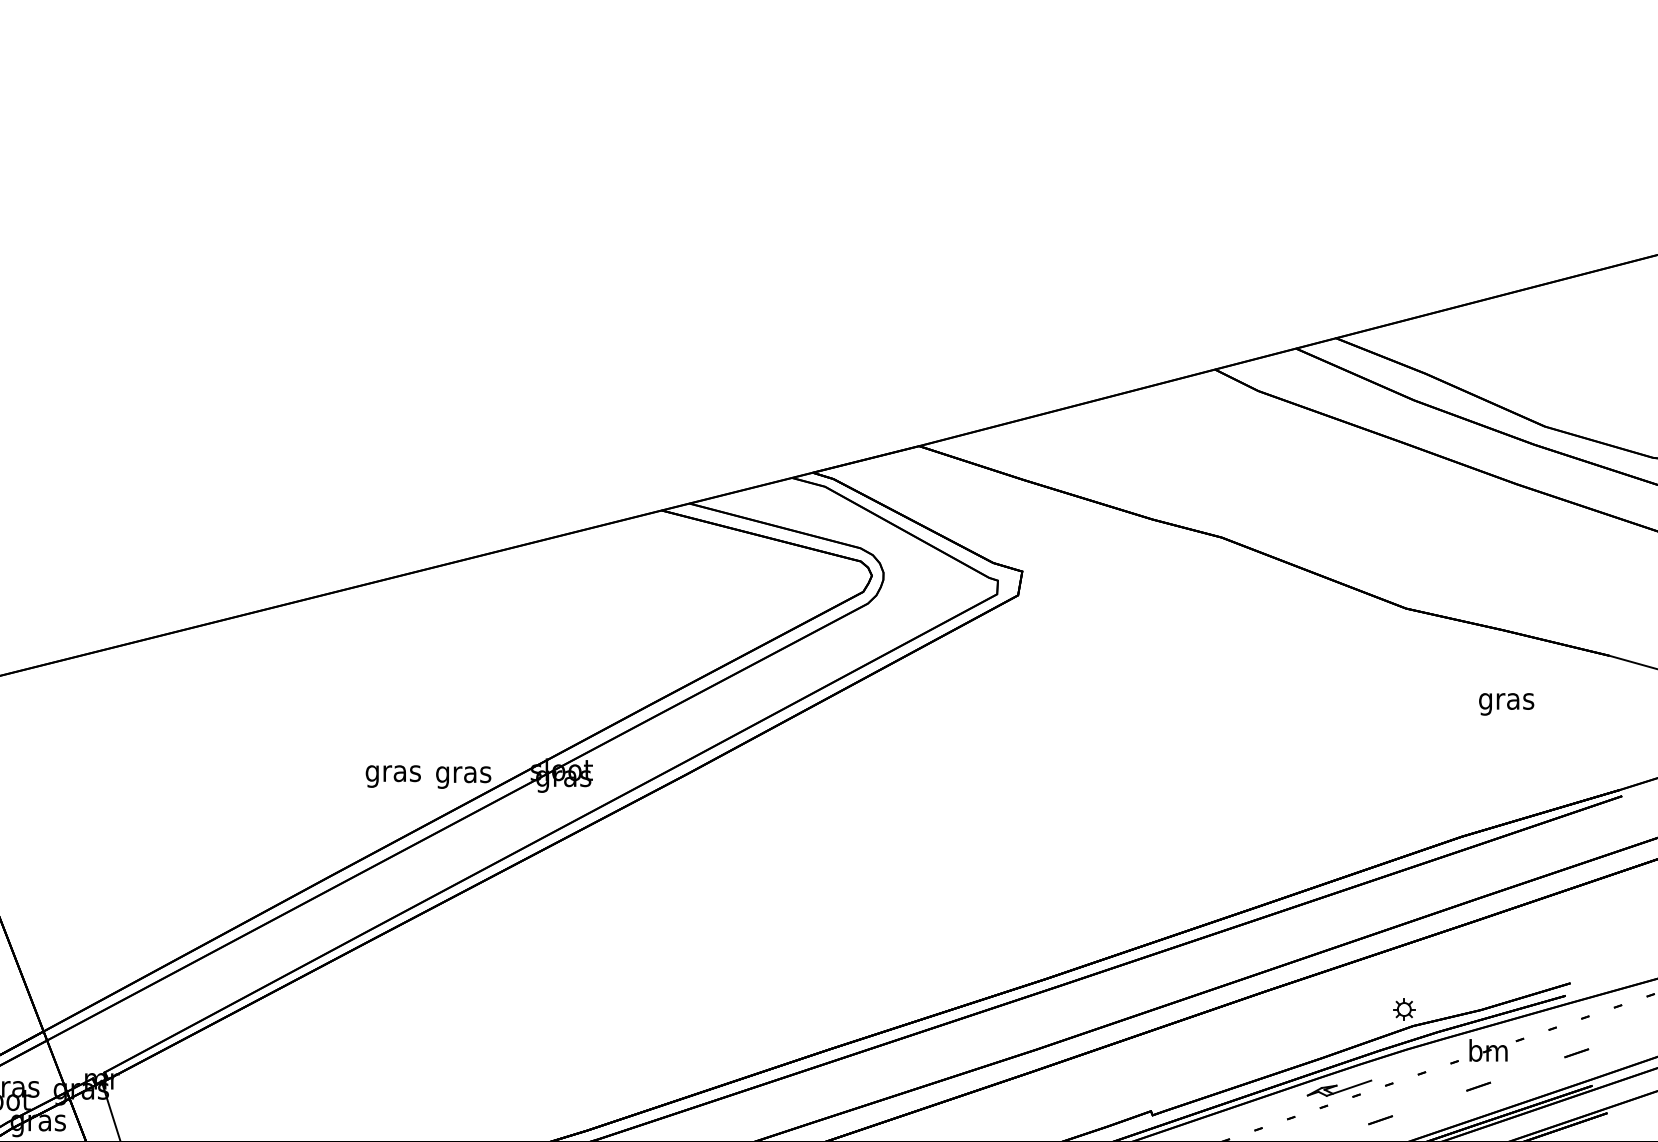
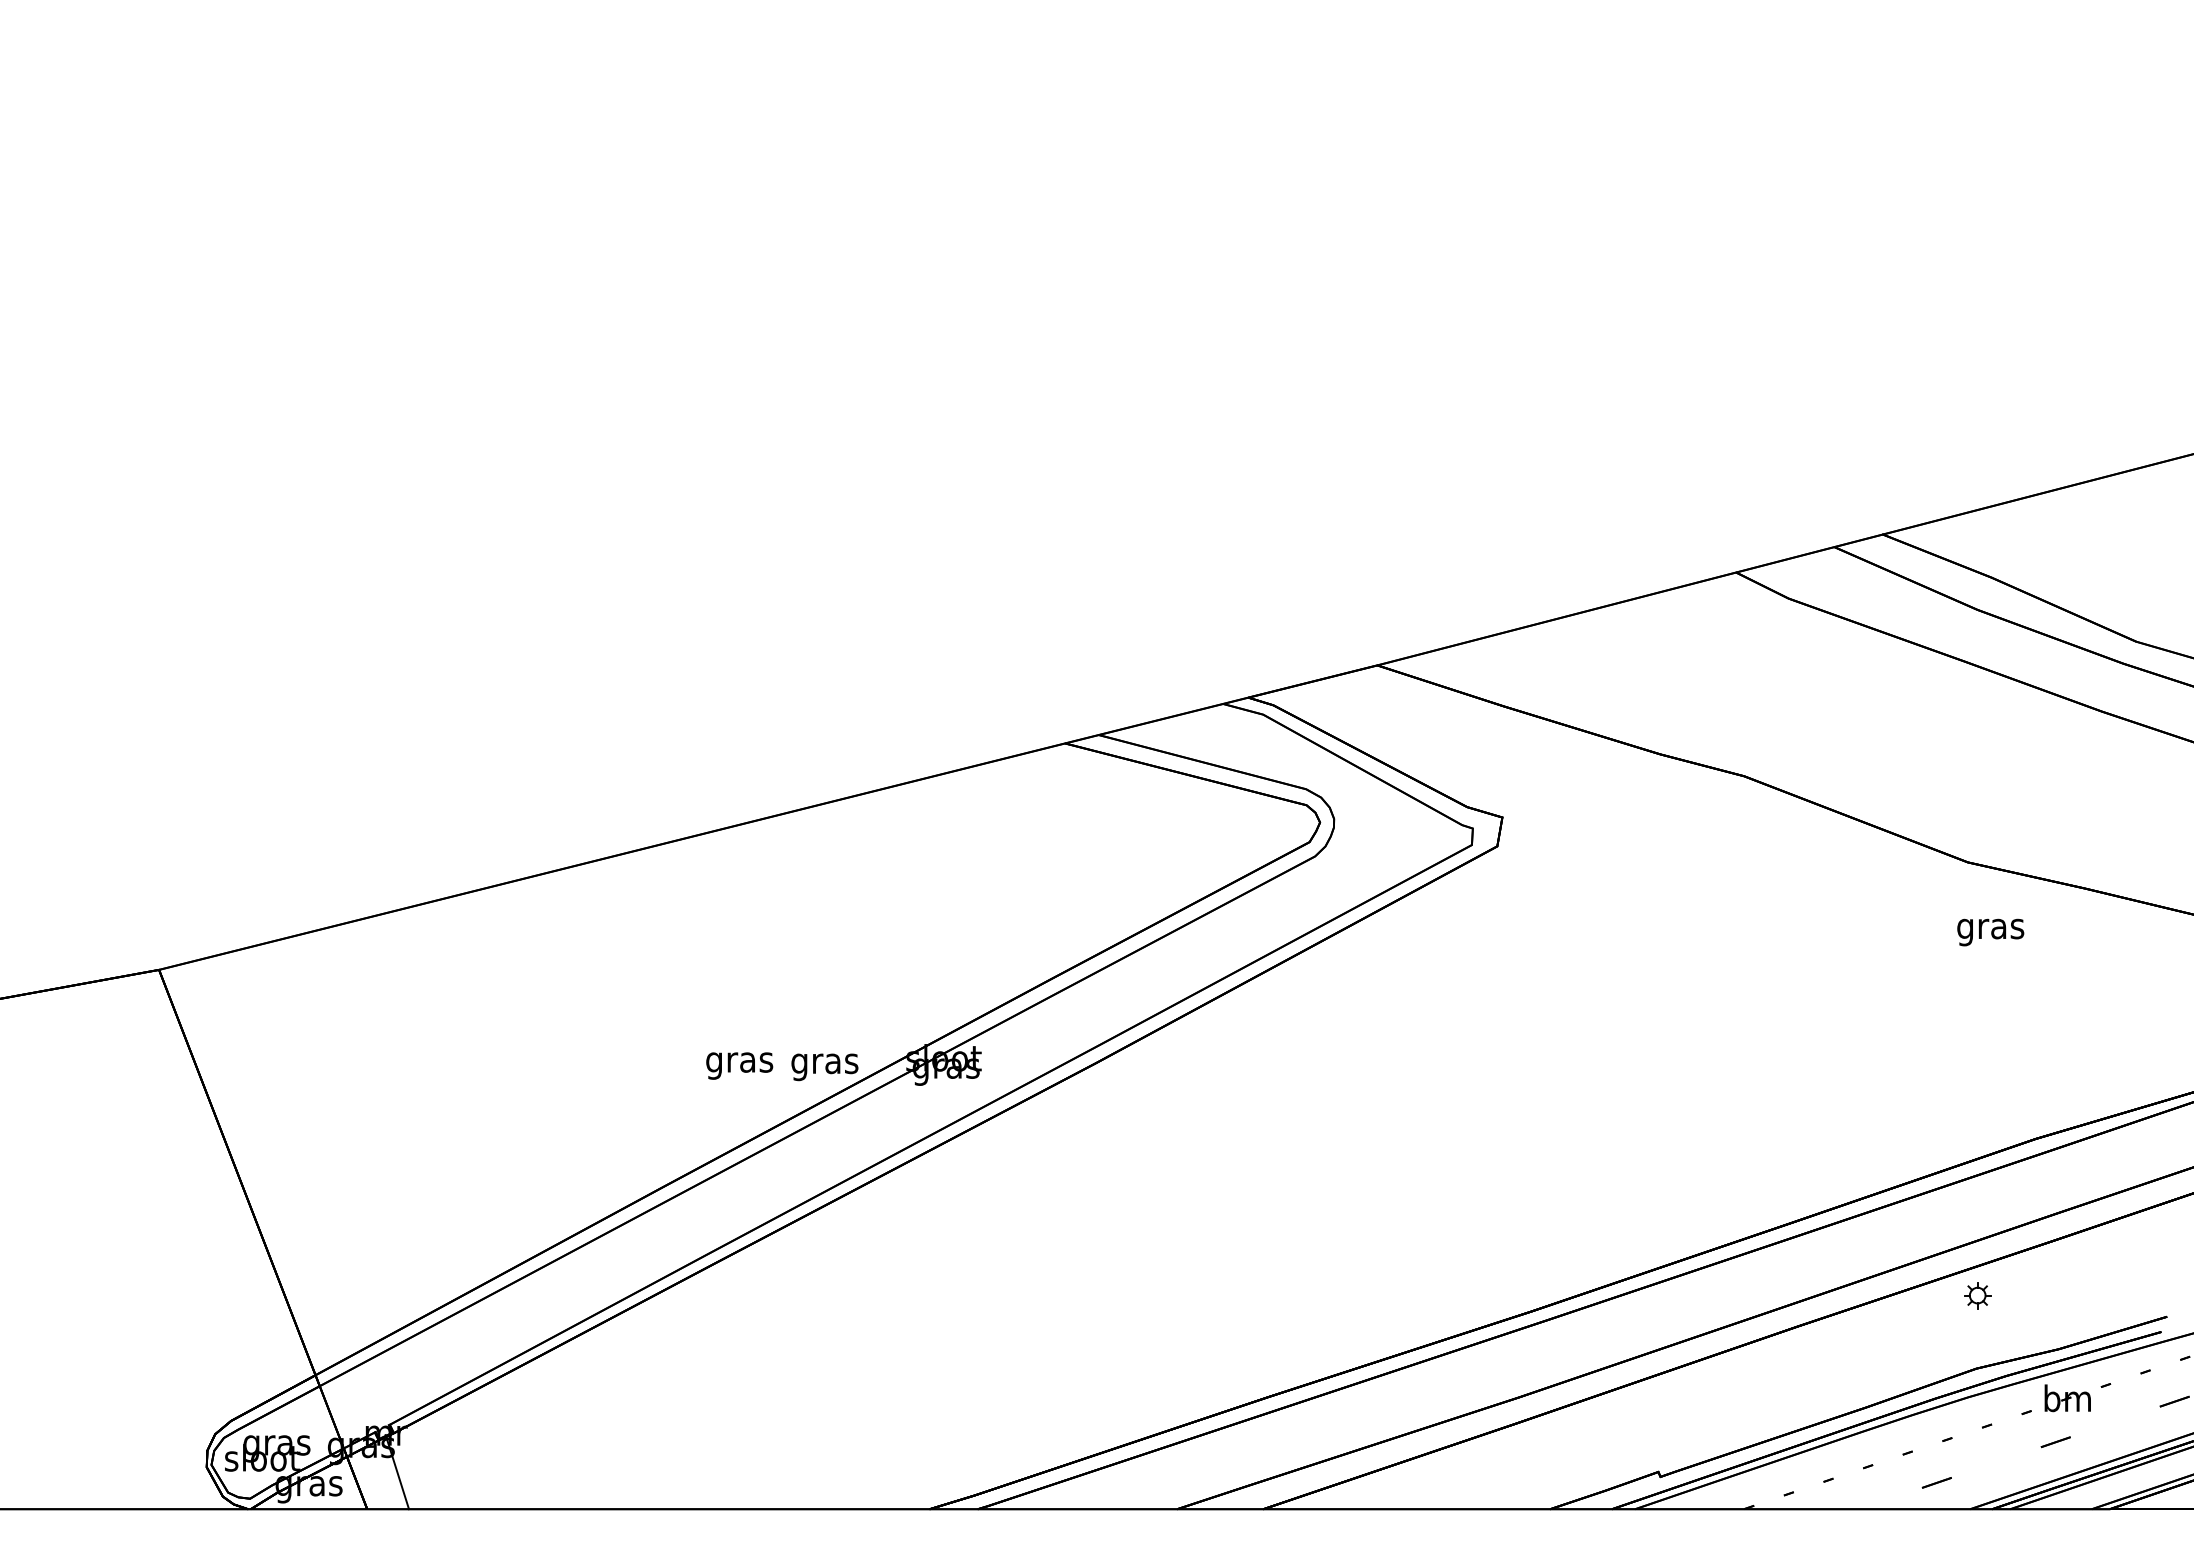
text: (1506, 704) -> (1990, 932), moved
part: (1404, 1009) -> (1977, 1295), moved
part: (1339, 1088) -> (1886, 1444), removed

